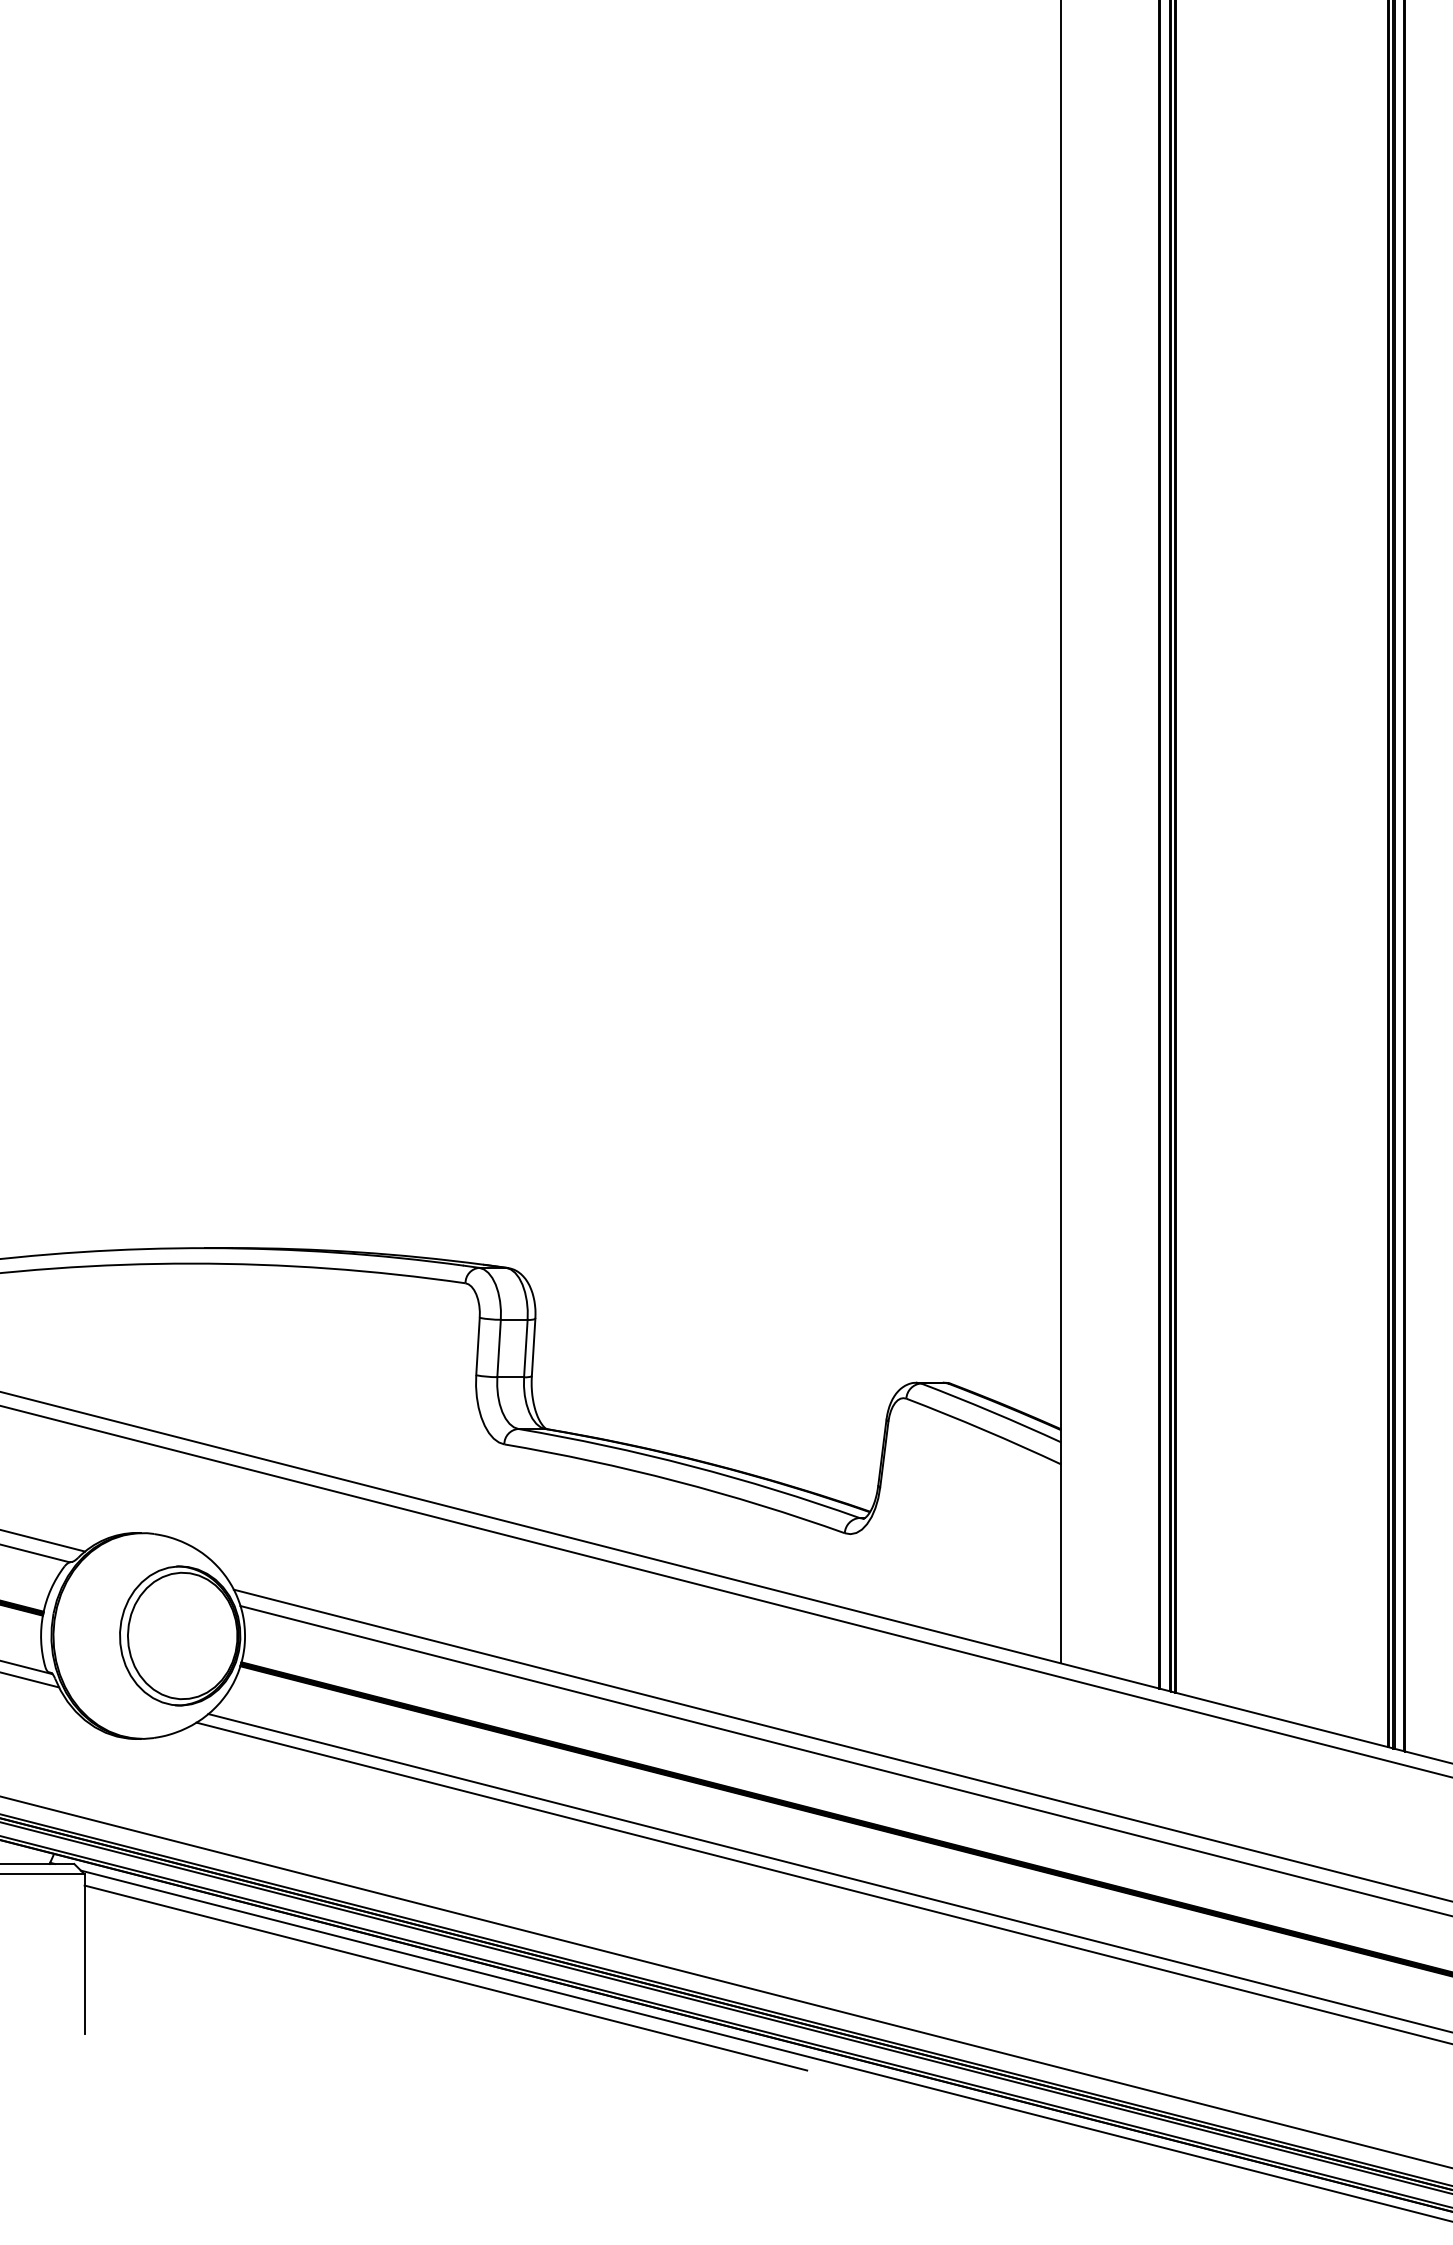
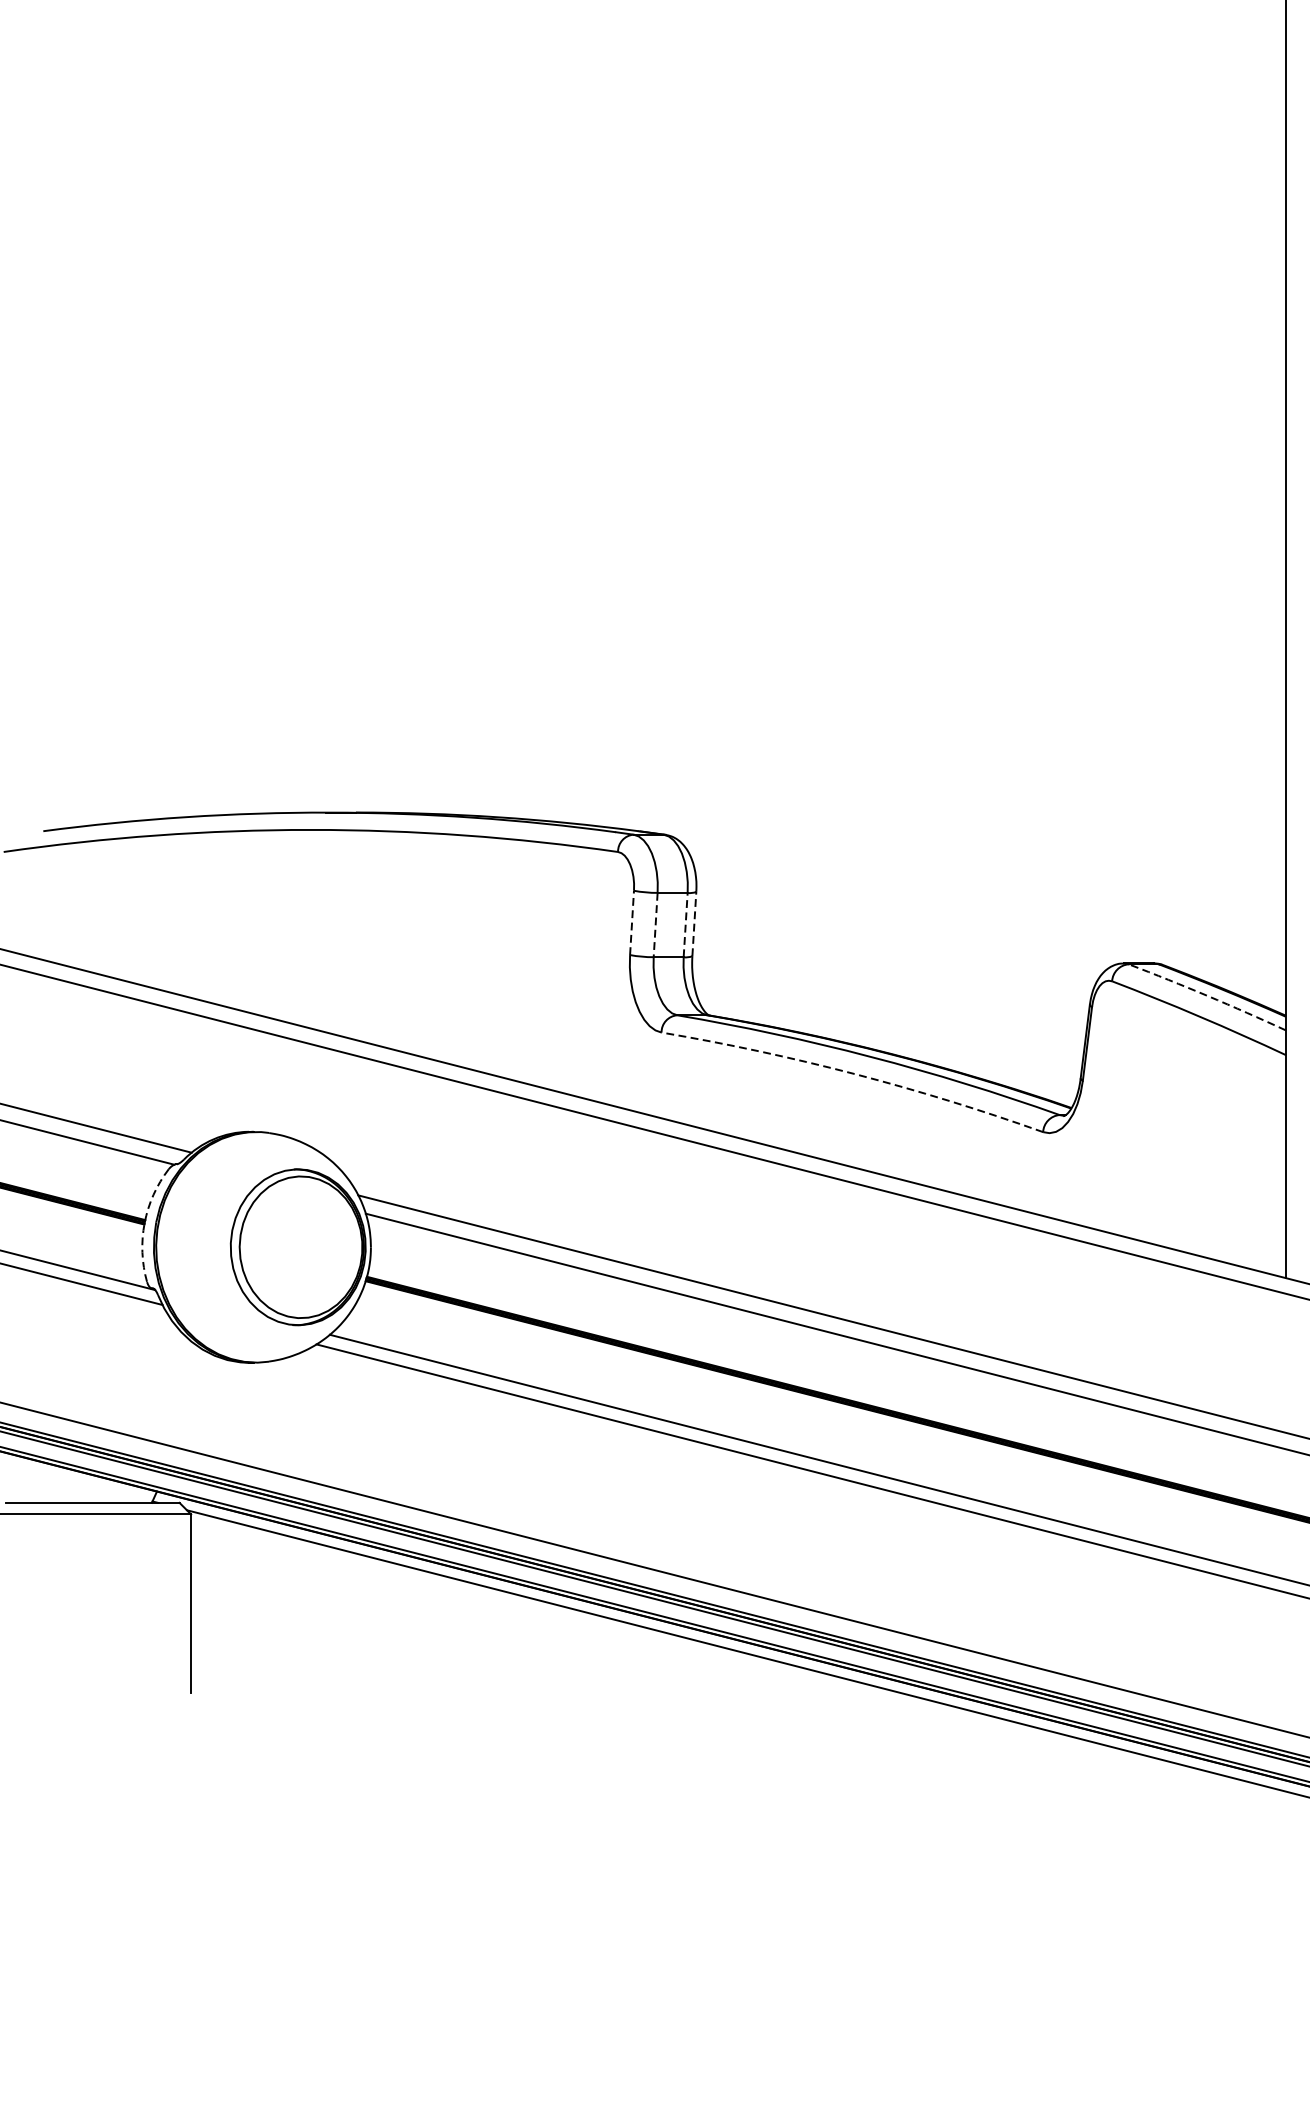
line: (478, 1346) -> (632, 922), solid -> dashed
line: (533, 1347) -> (694, 923), solid -> dashed
line: (499, 1348) -> (656, 925), solid -> dashed
line: (525, 1348) -> (685, 925), solid -> dashed
arc: (991, 1411) -> (1207, 995), solid -> dashed
arc: (676, 1481) -> (854, 1074), solid -> dashed
arc: (43, 1614) -> (145, 1223), solid -> dashed
line: (445, 1977) -> (595, 1630), removed

